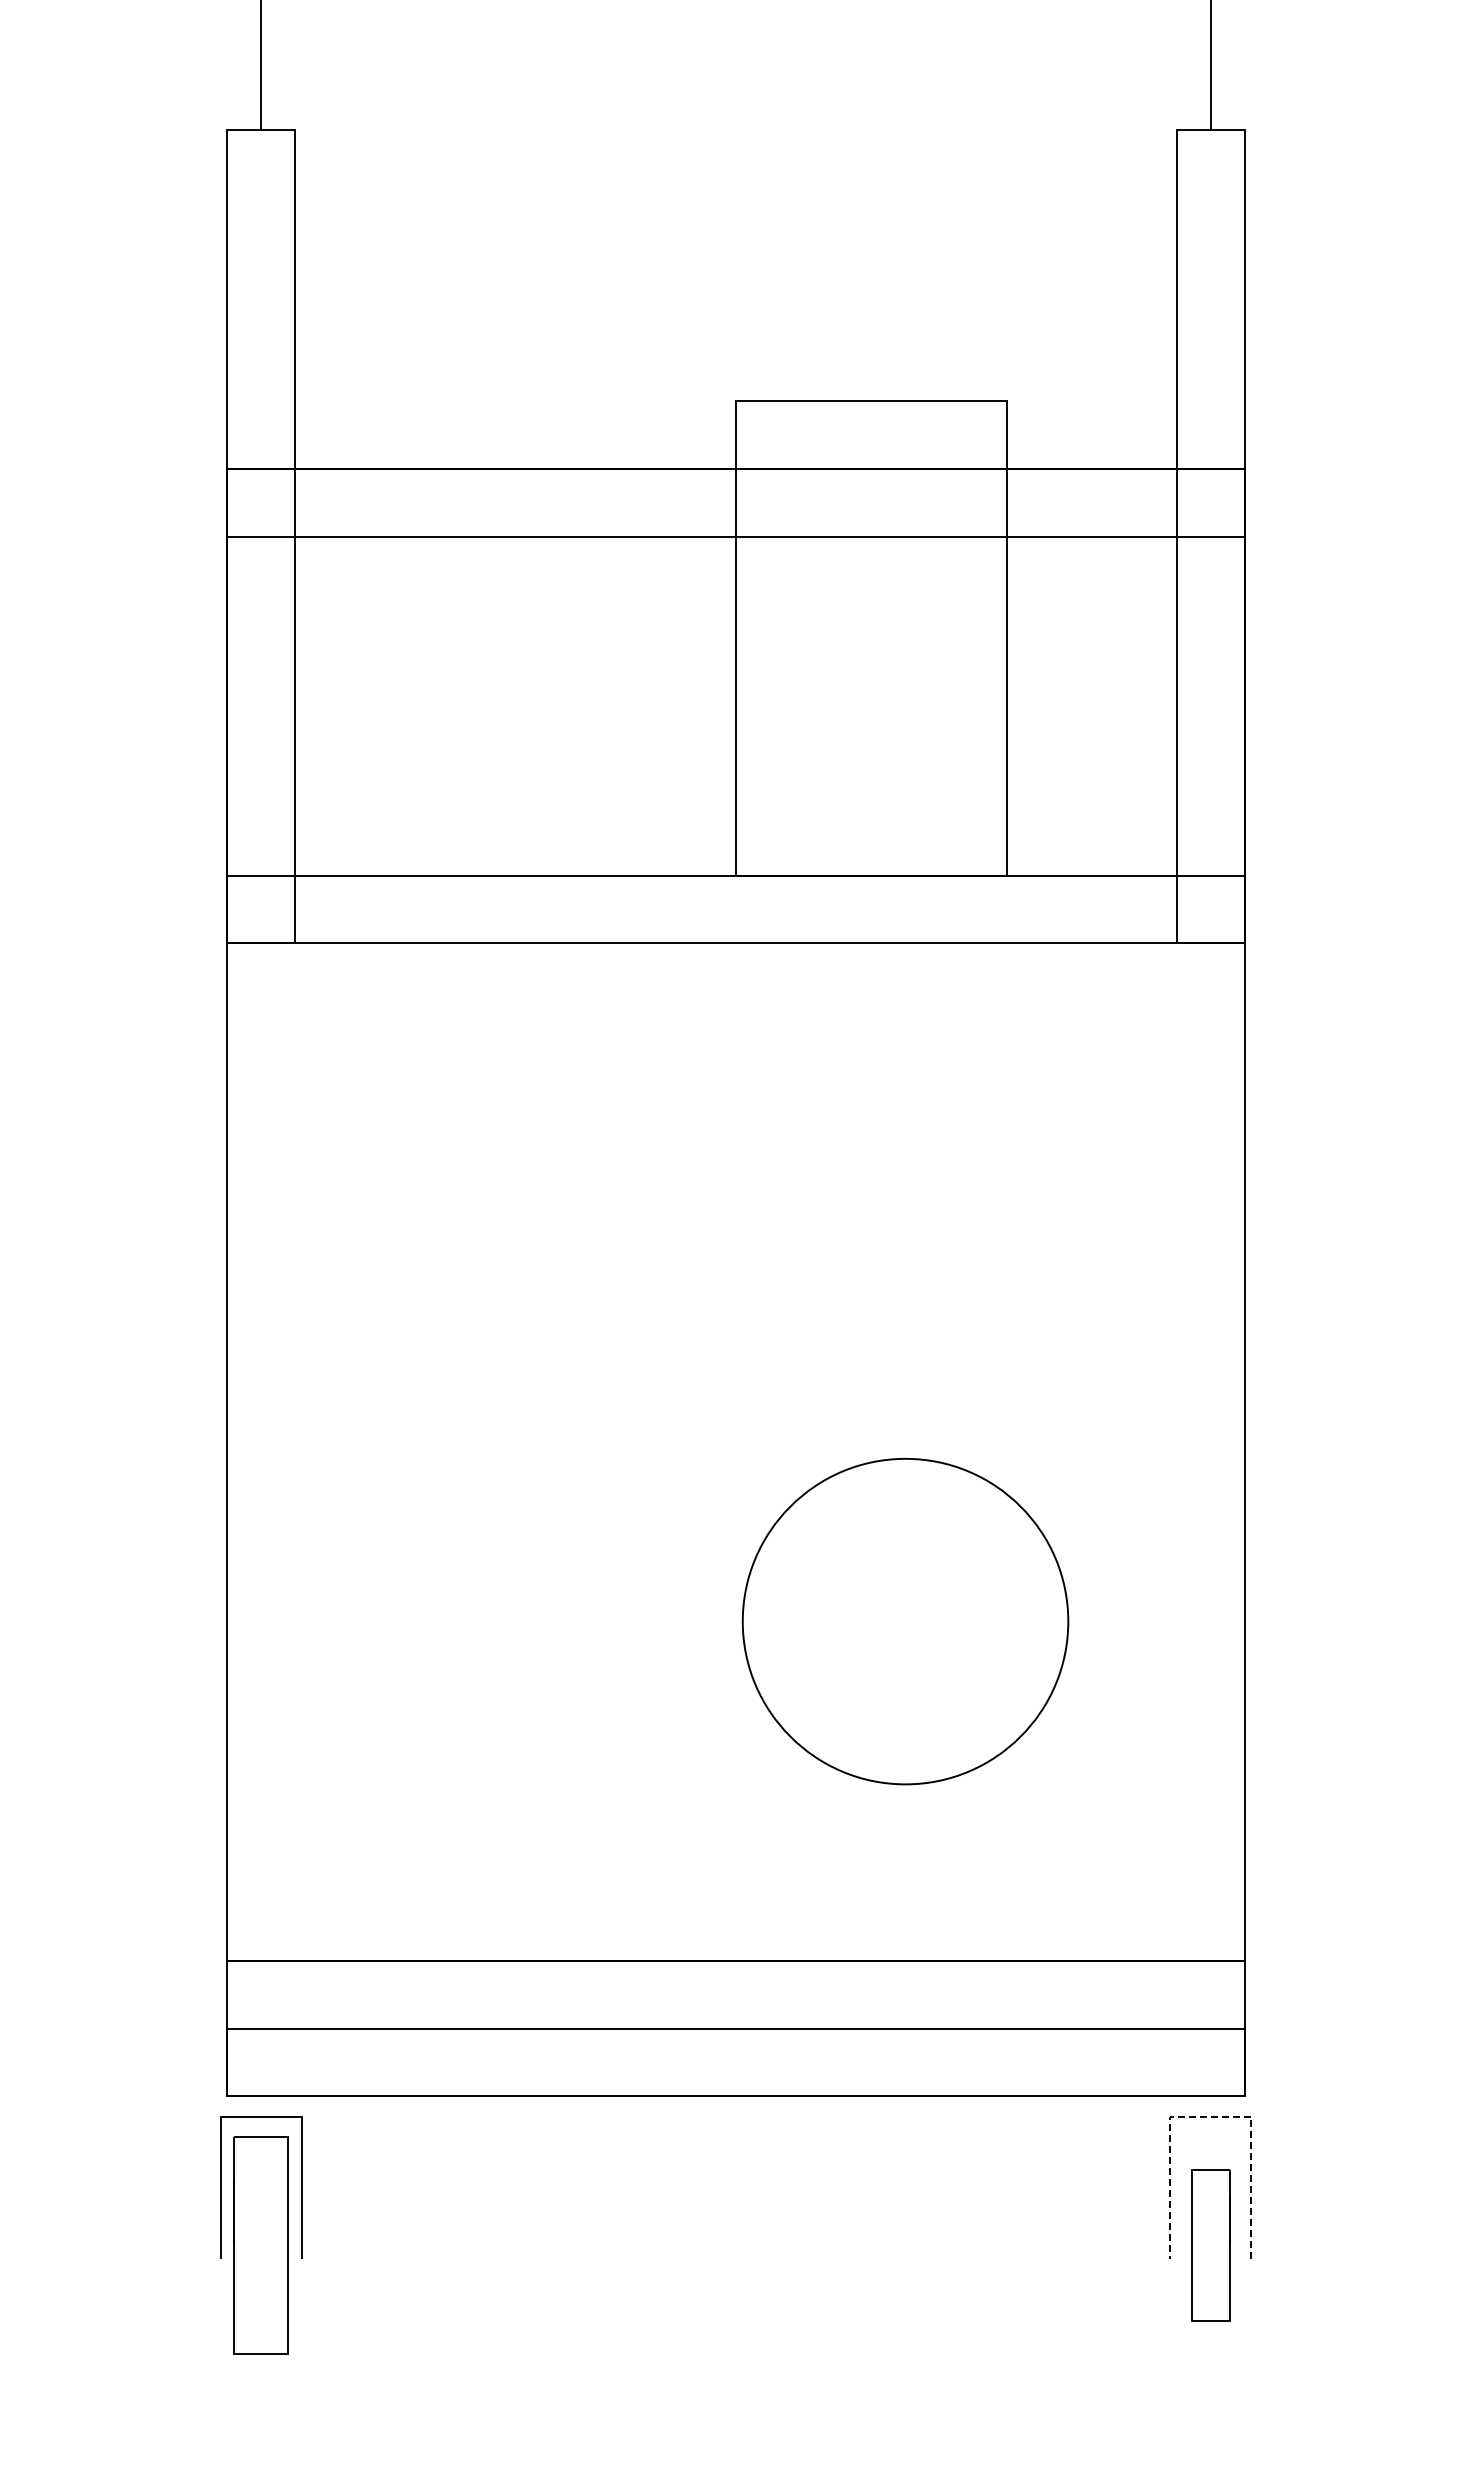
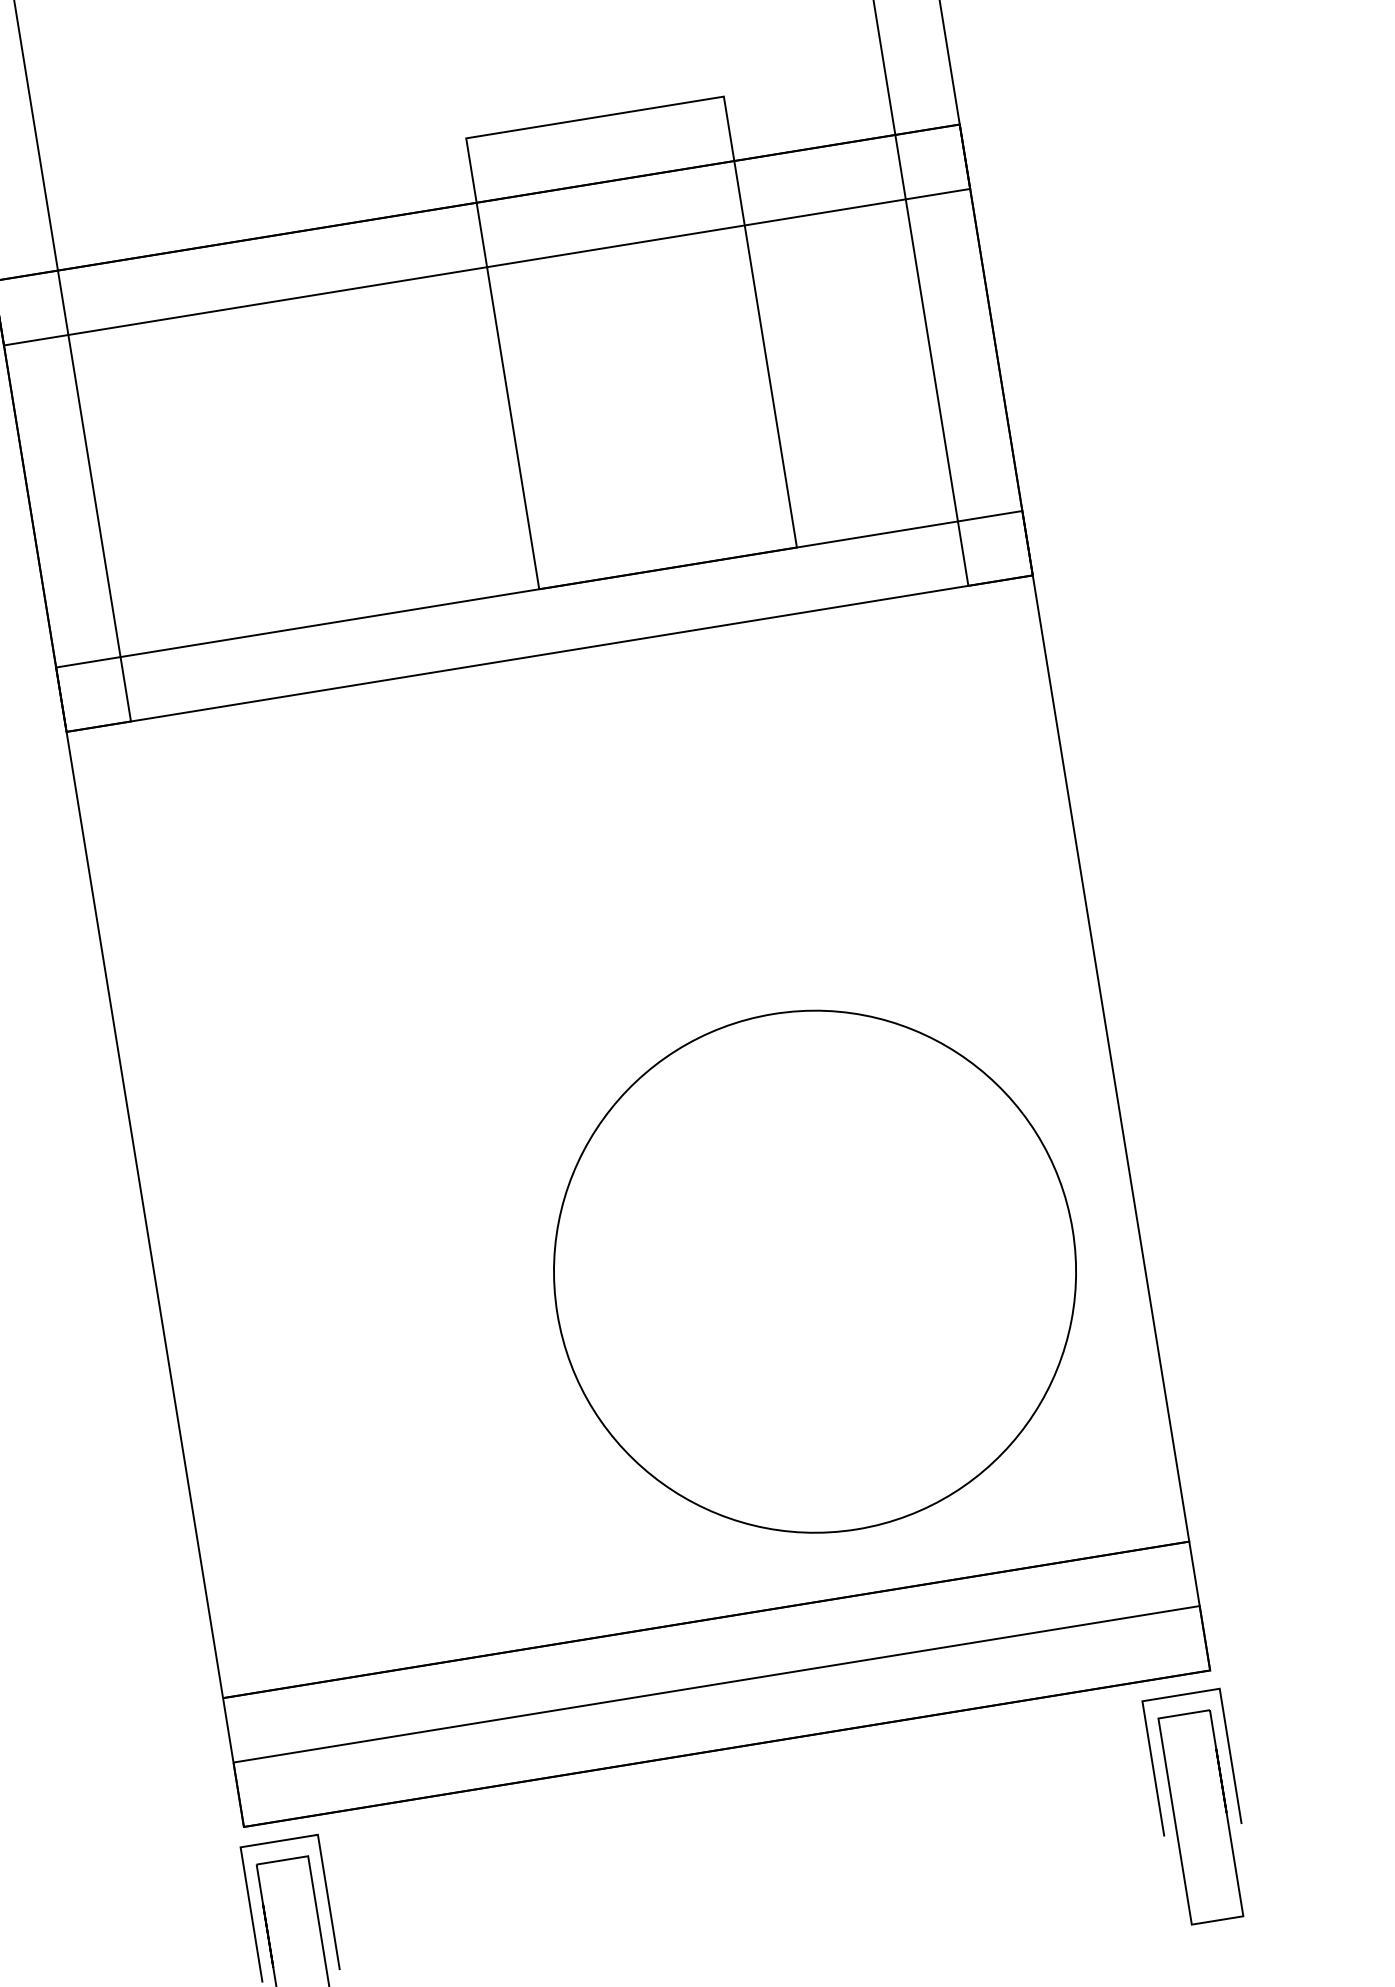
circle: (905, 1621) -> (815, 1271), size x1.67
line: (1210, 2116) -> (1180, 1694), dashed -> solid
part: (1210, 2245) -> (1200, 1817), size x1.43

